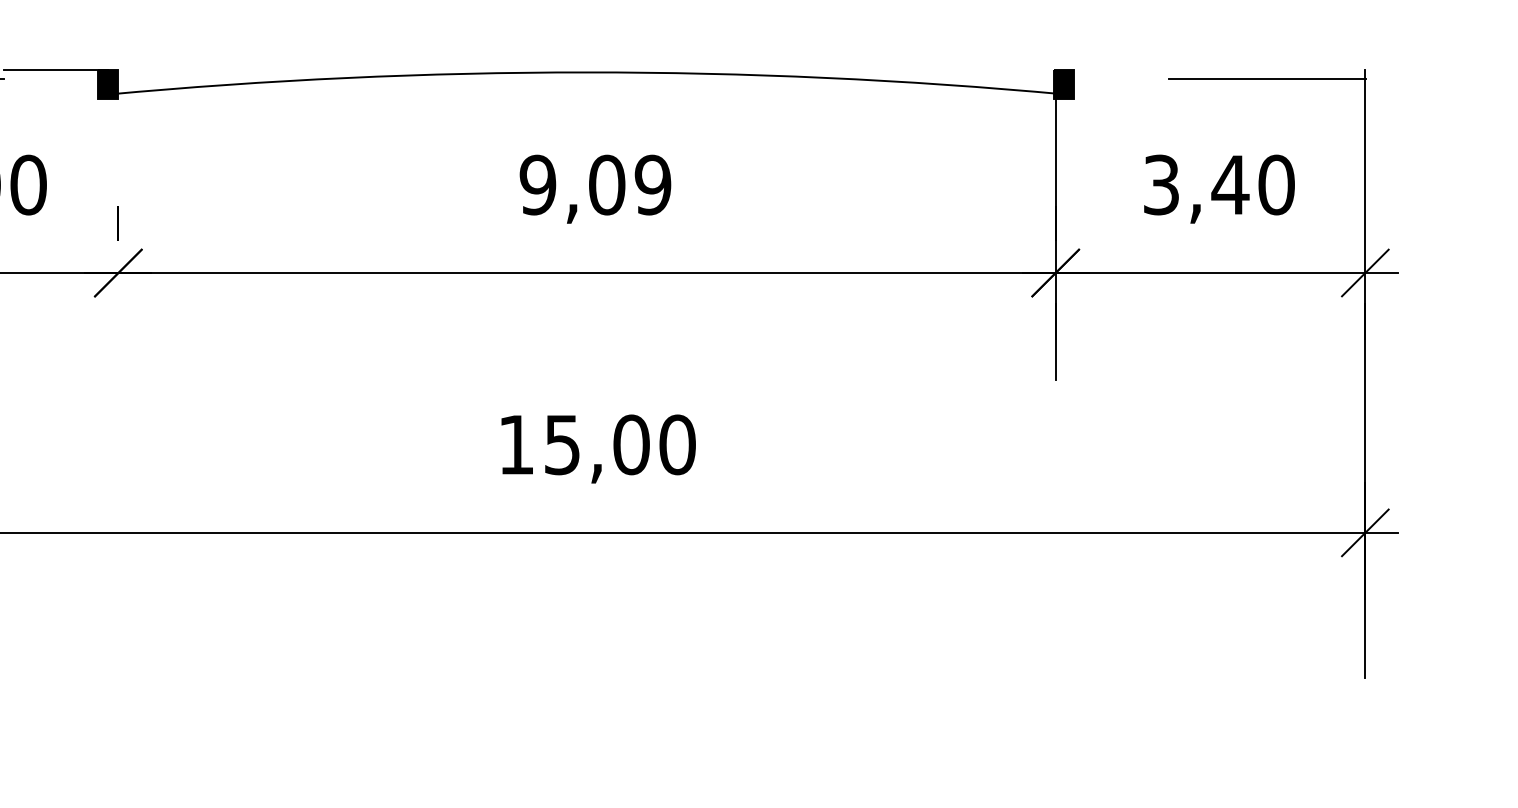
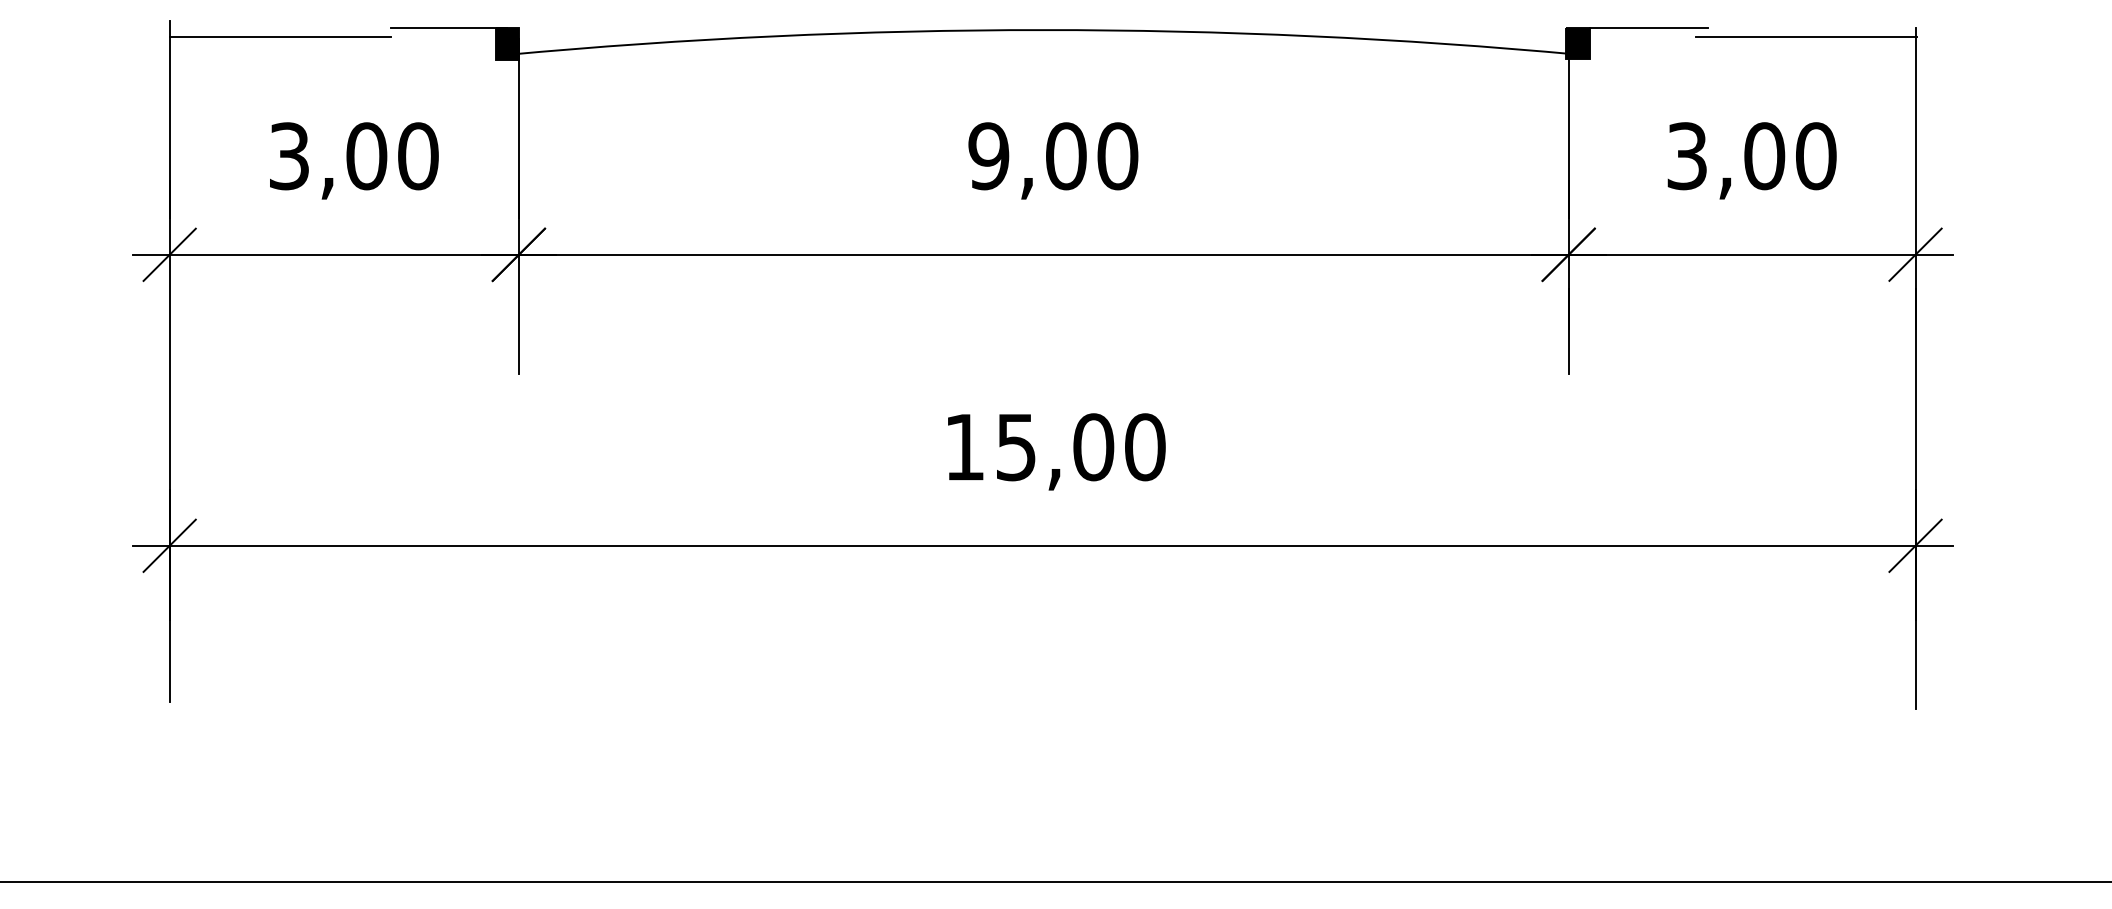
line: (1126, 70) -> (1648, 27), added
text: (652, 185) -> (1117, 156), 9,09 -> 9,00
text: (1230, 185) -> (1764, 156), 3,40 -> 3,00
line: (118, 229) -> (518, 206), added

